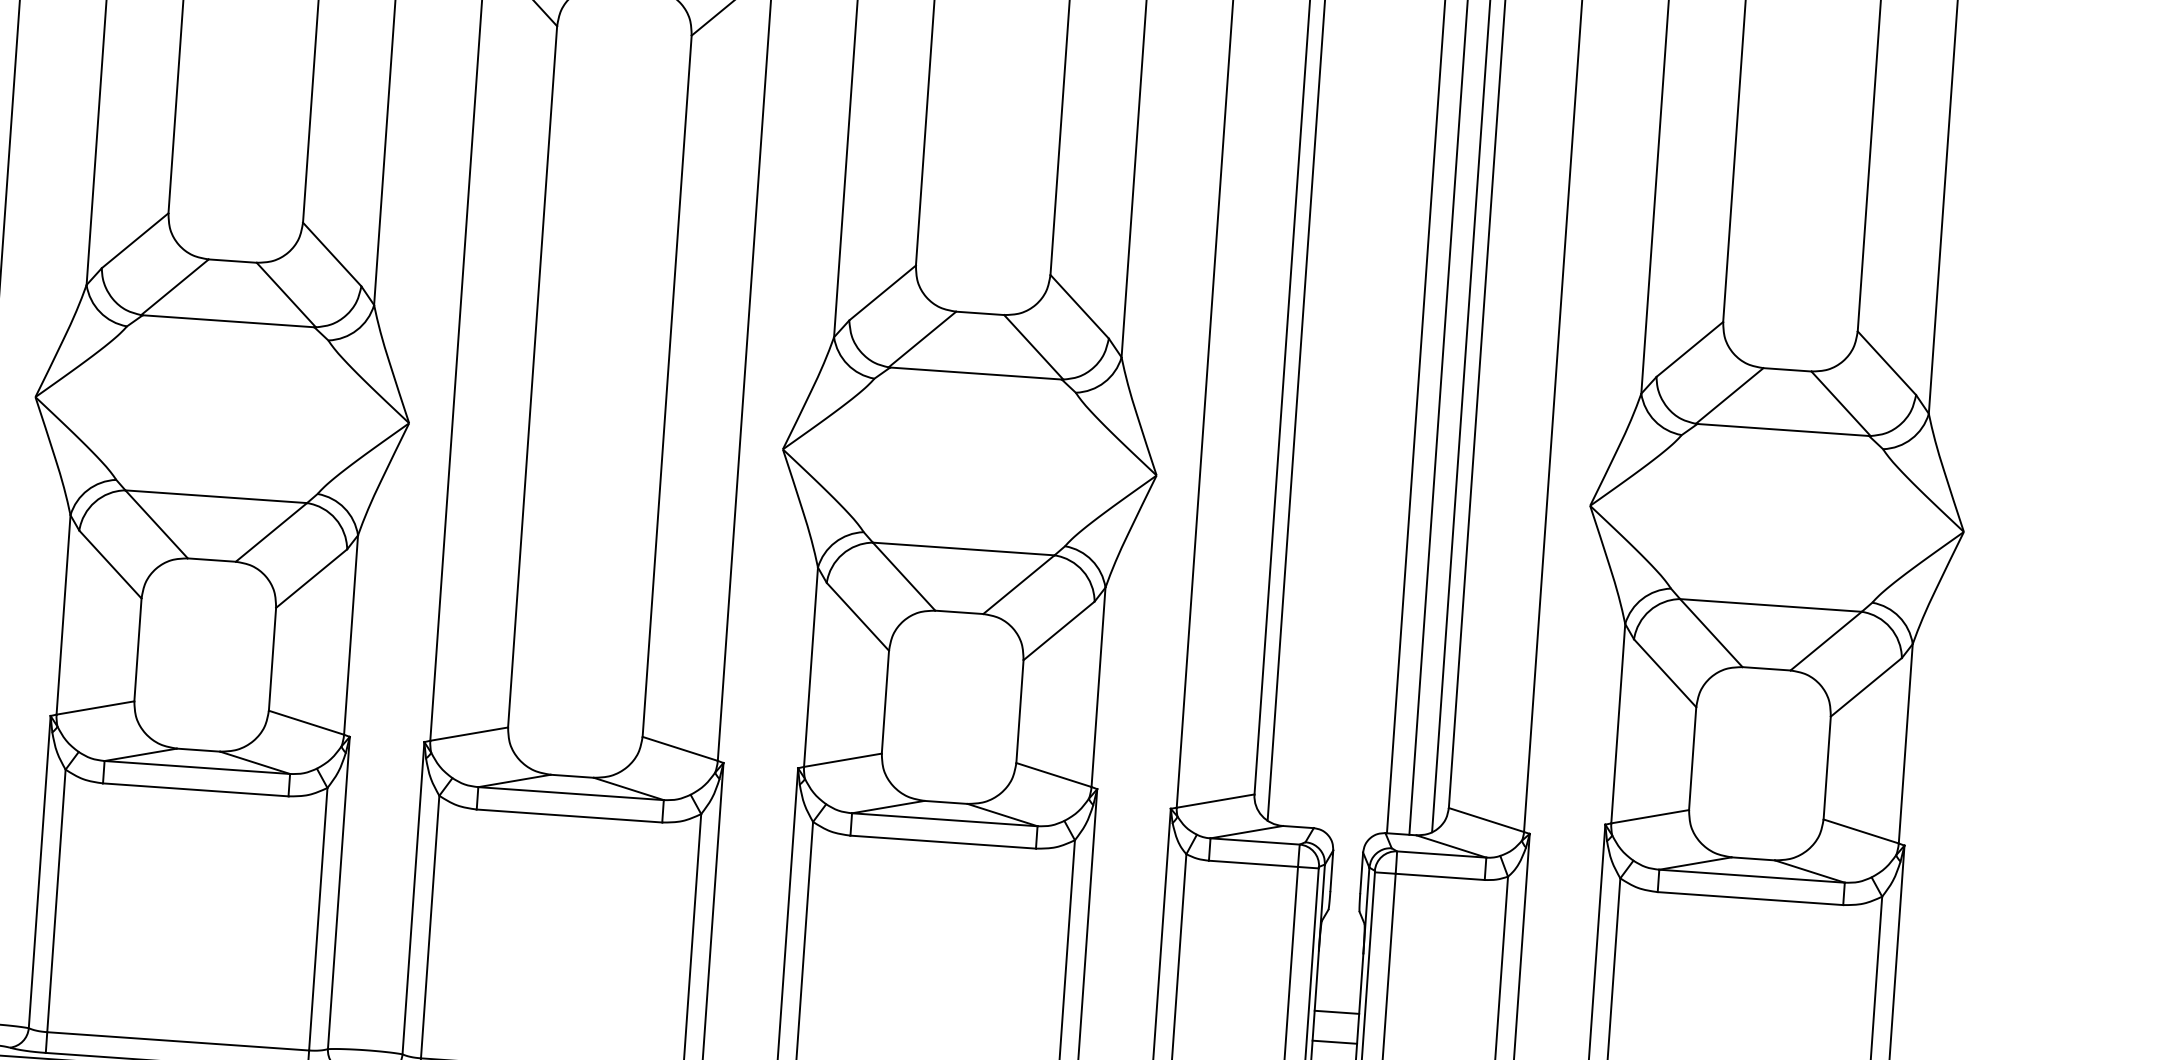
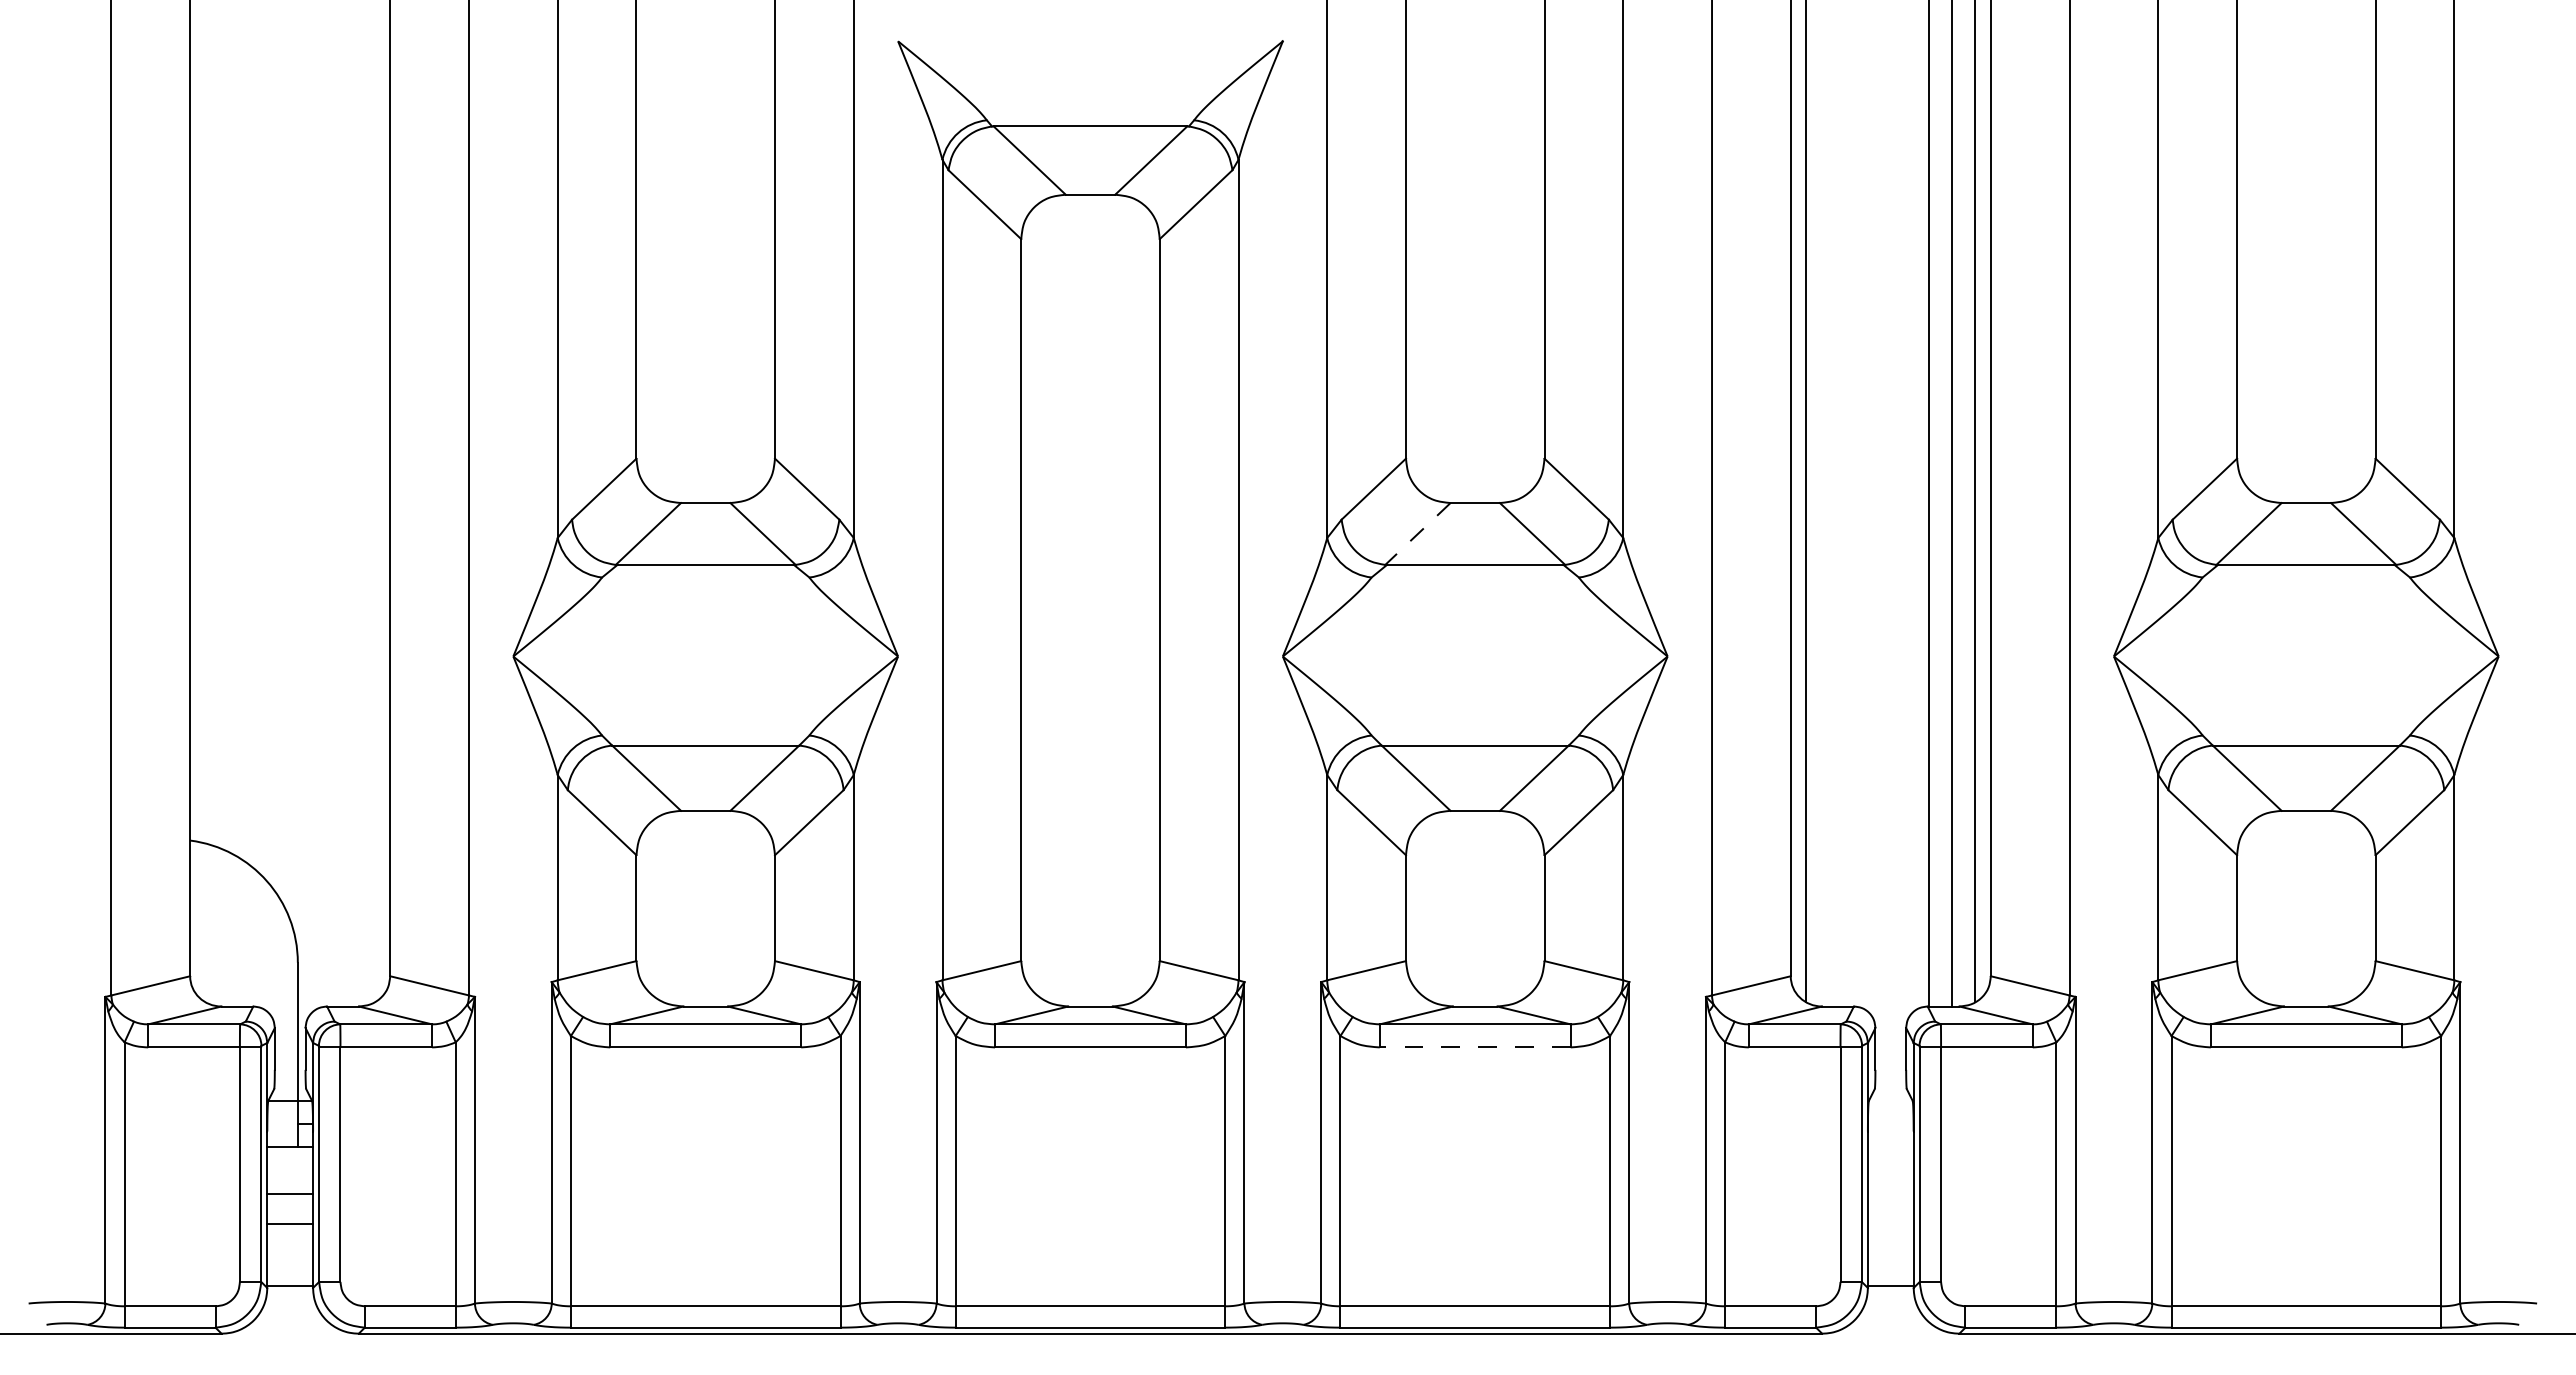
line: (922, 339) -> (1417, 533), solid -> dashed
line: (942, 842) -> (1474, 1047), solid -> dashed
line: (1336, 1012) -> (1890, 1193), removed
line: (1334, 1042) -> (1890, 1224), removed

